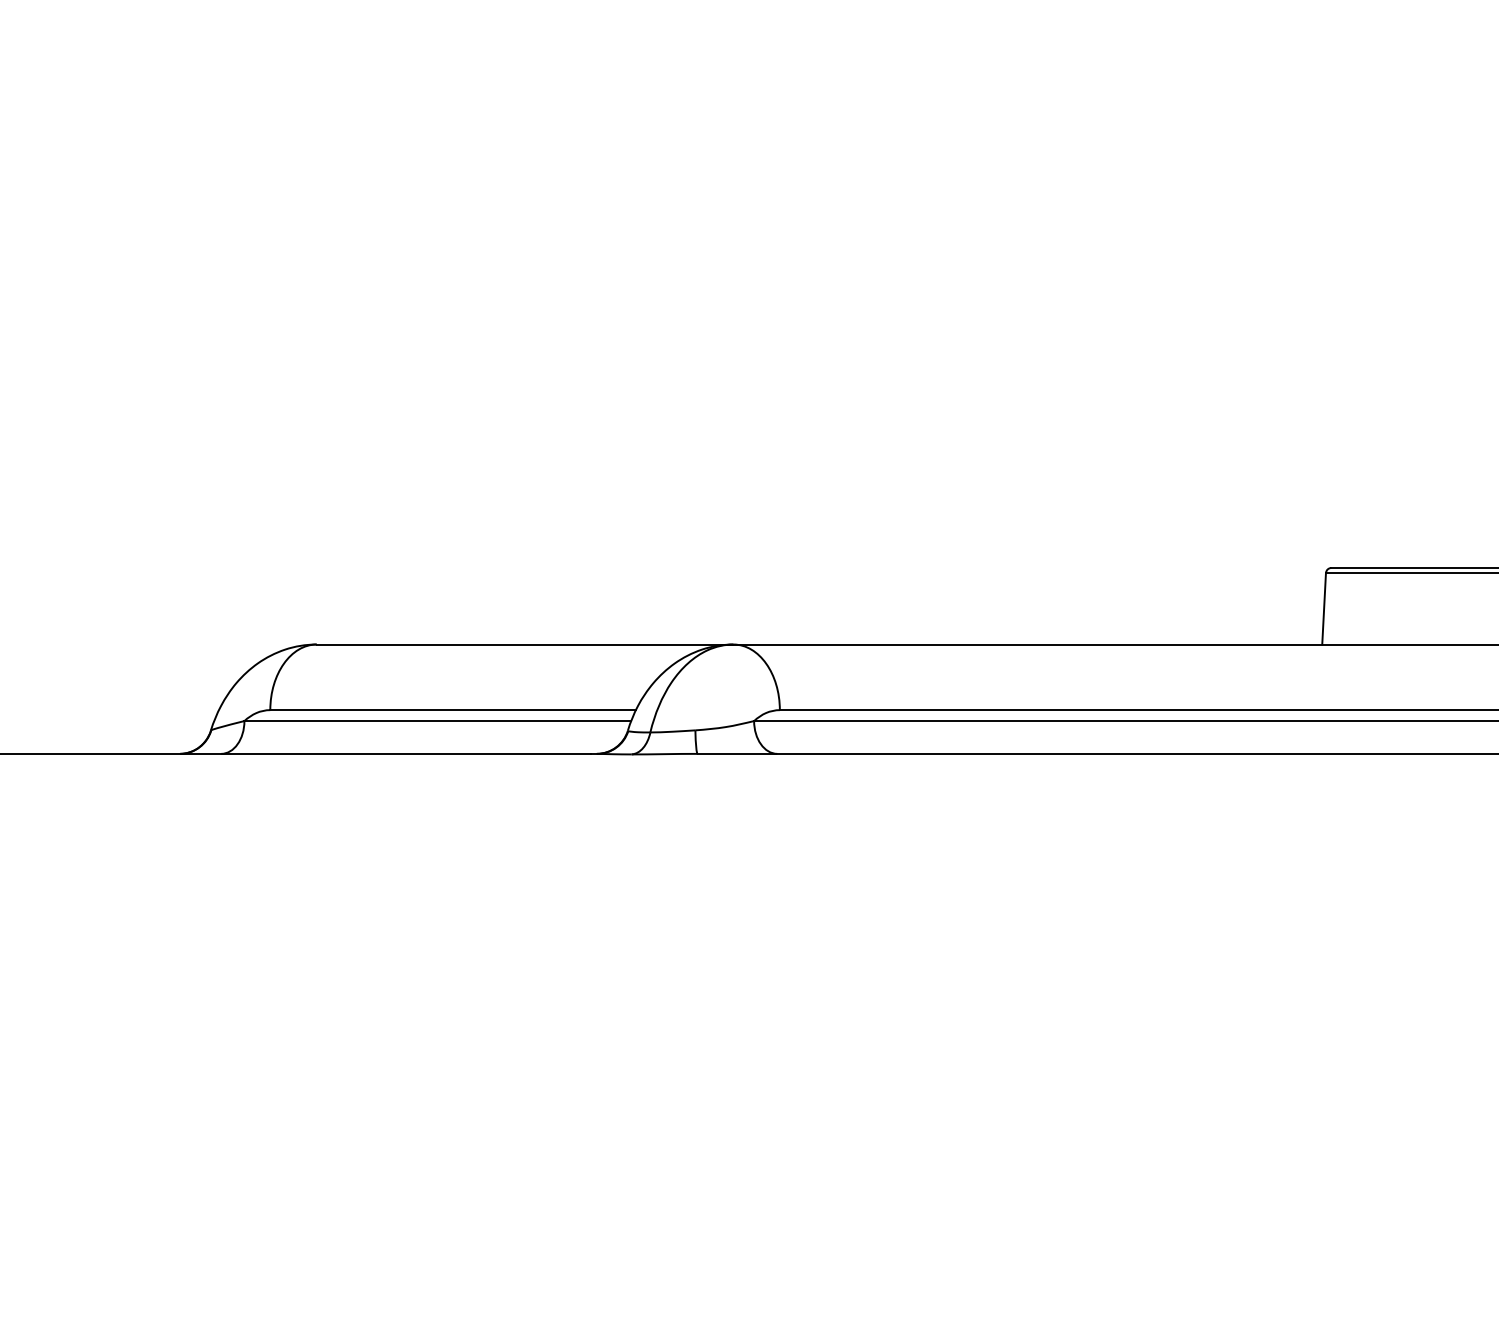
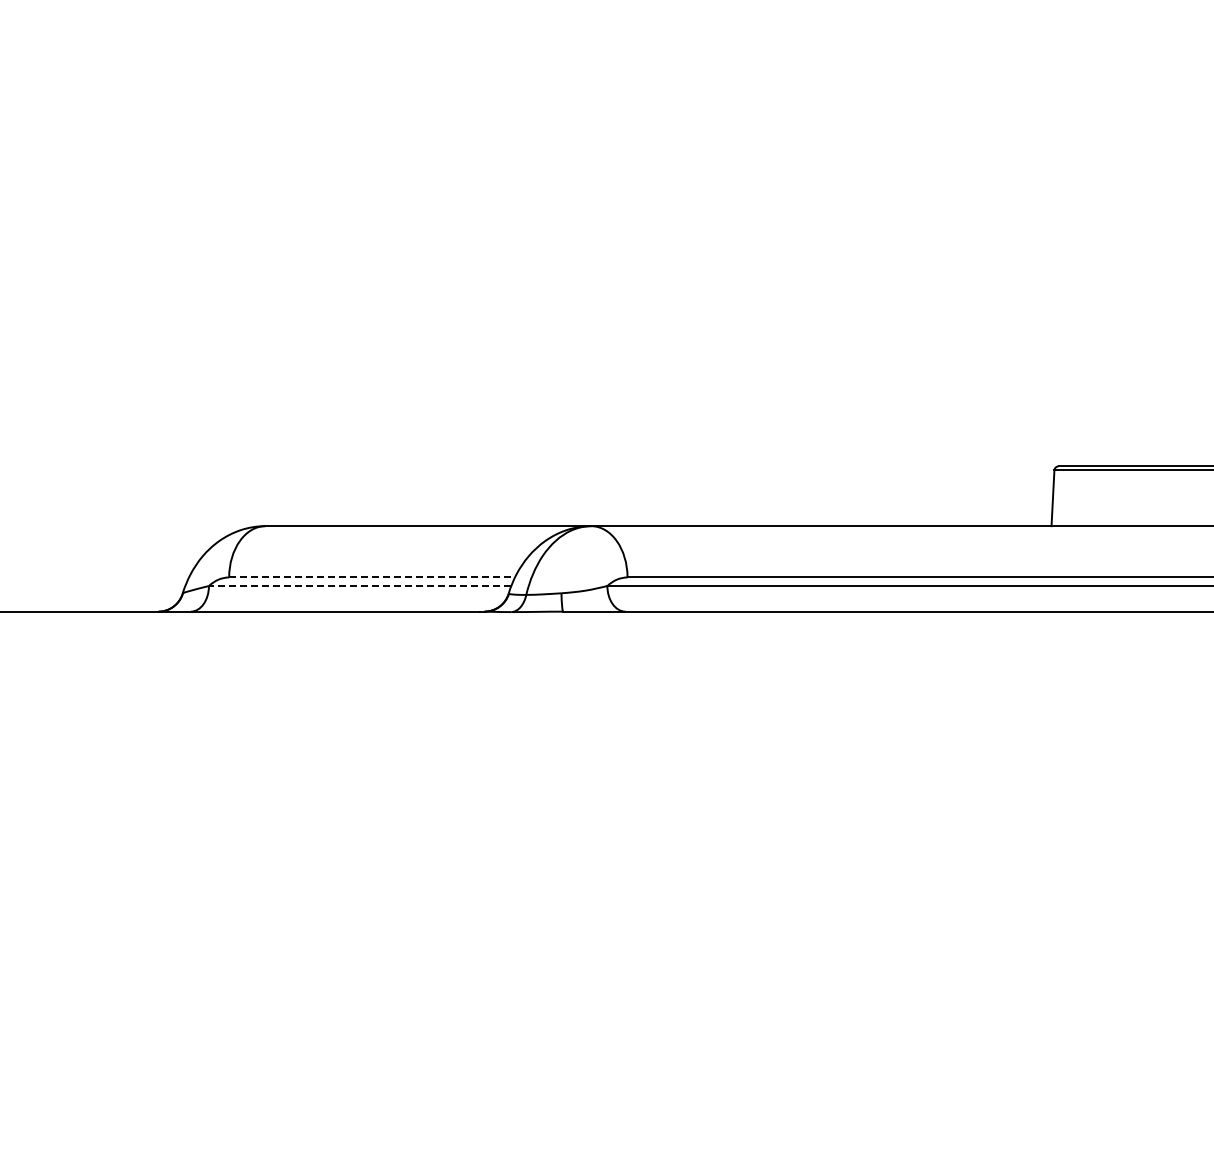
line: (453, 710) -> (372, 577), solid -> dashed
line: (437, 721) -> (359, 586), solid -> dashed

